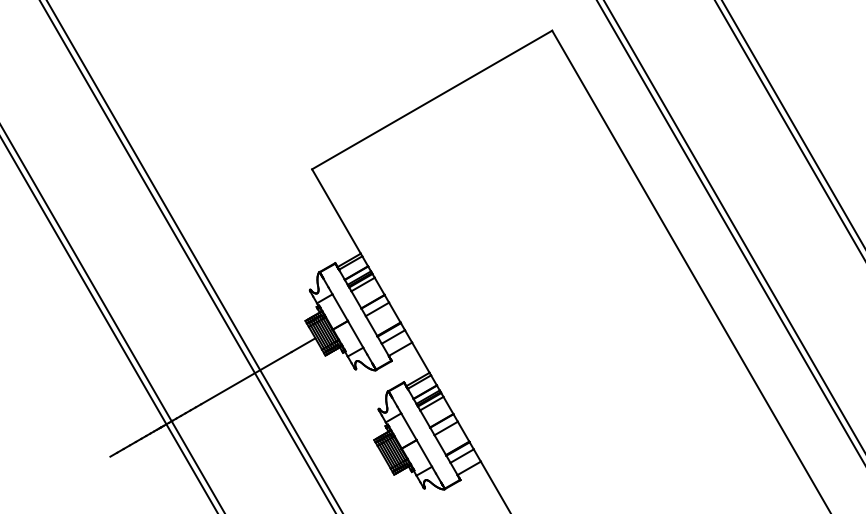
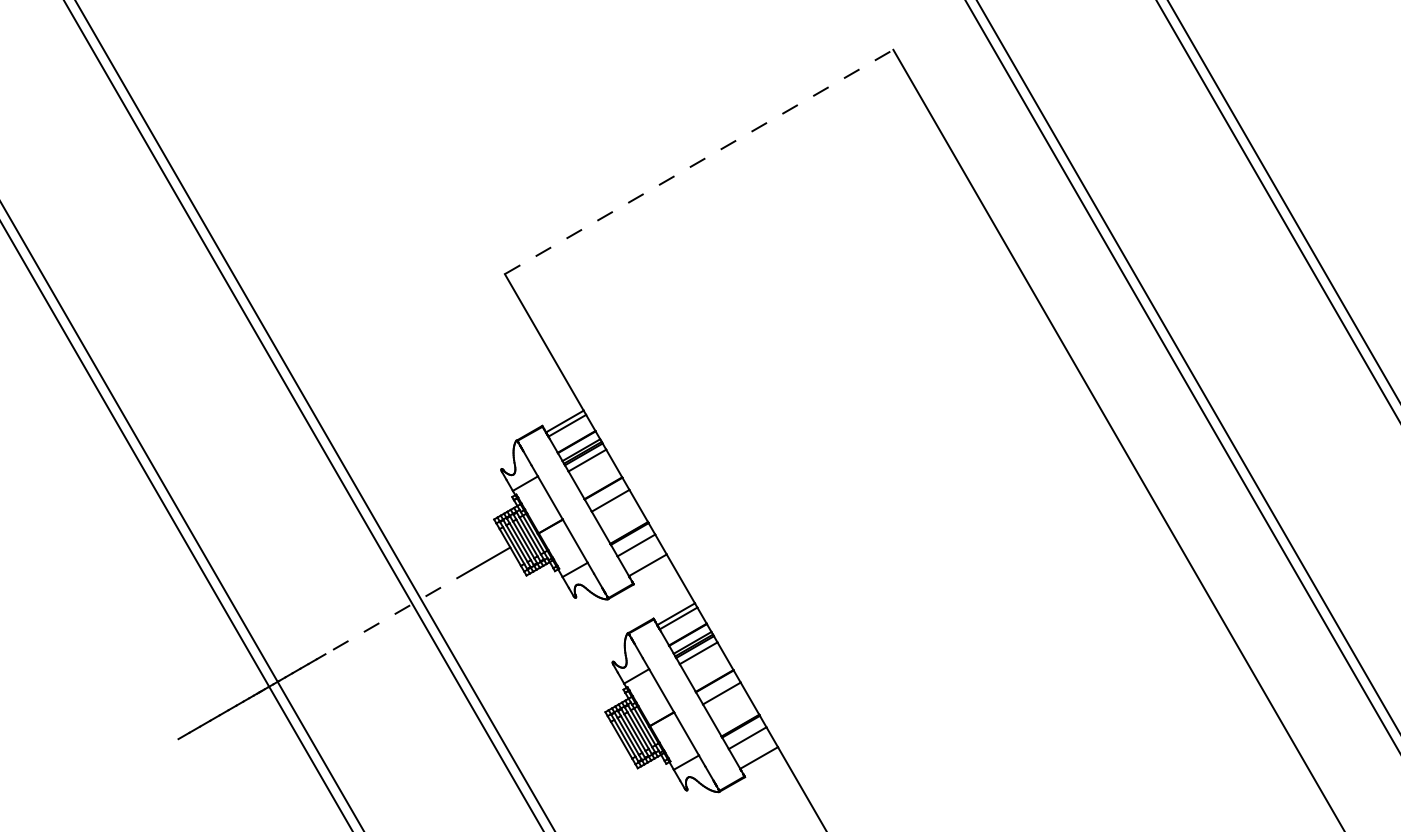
line: (432, 100) -> (699, 162), solid -> dashed
line: (246, 378) -> (398, 612), solid -> dashed

